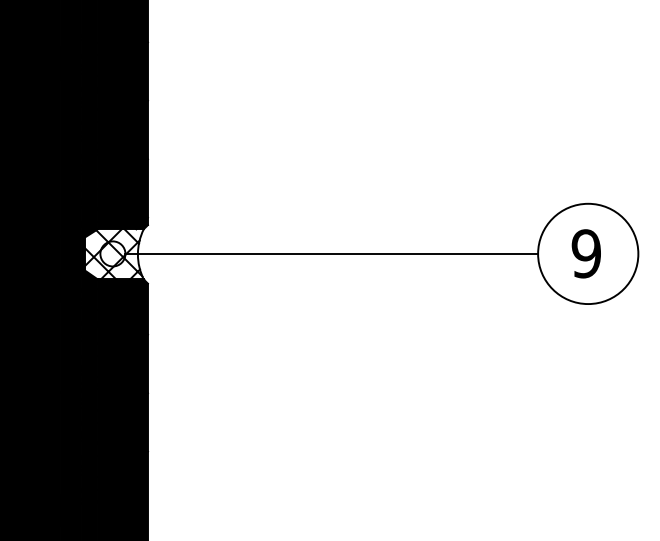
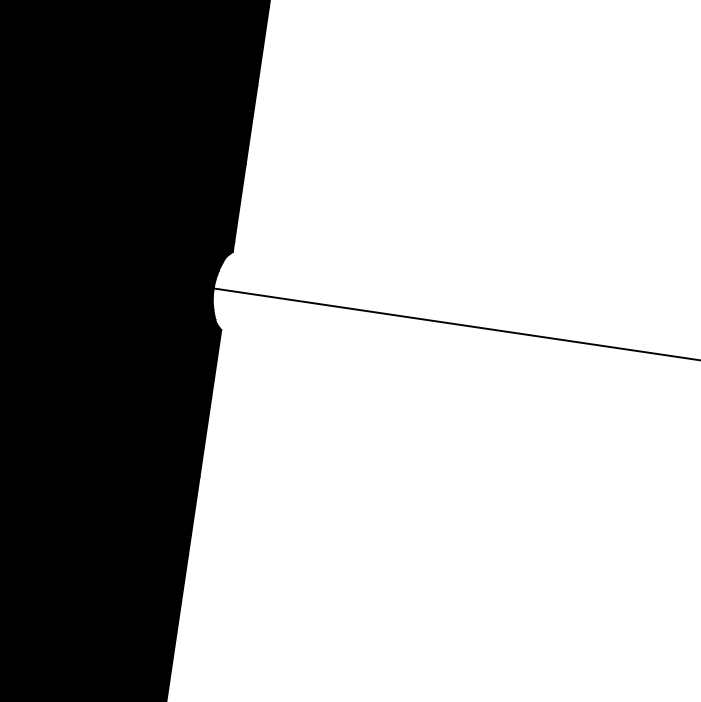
fill: (114, 254) -> (182, 284), added

